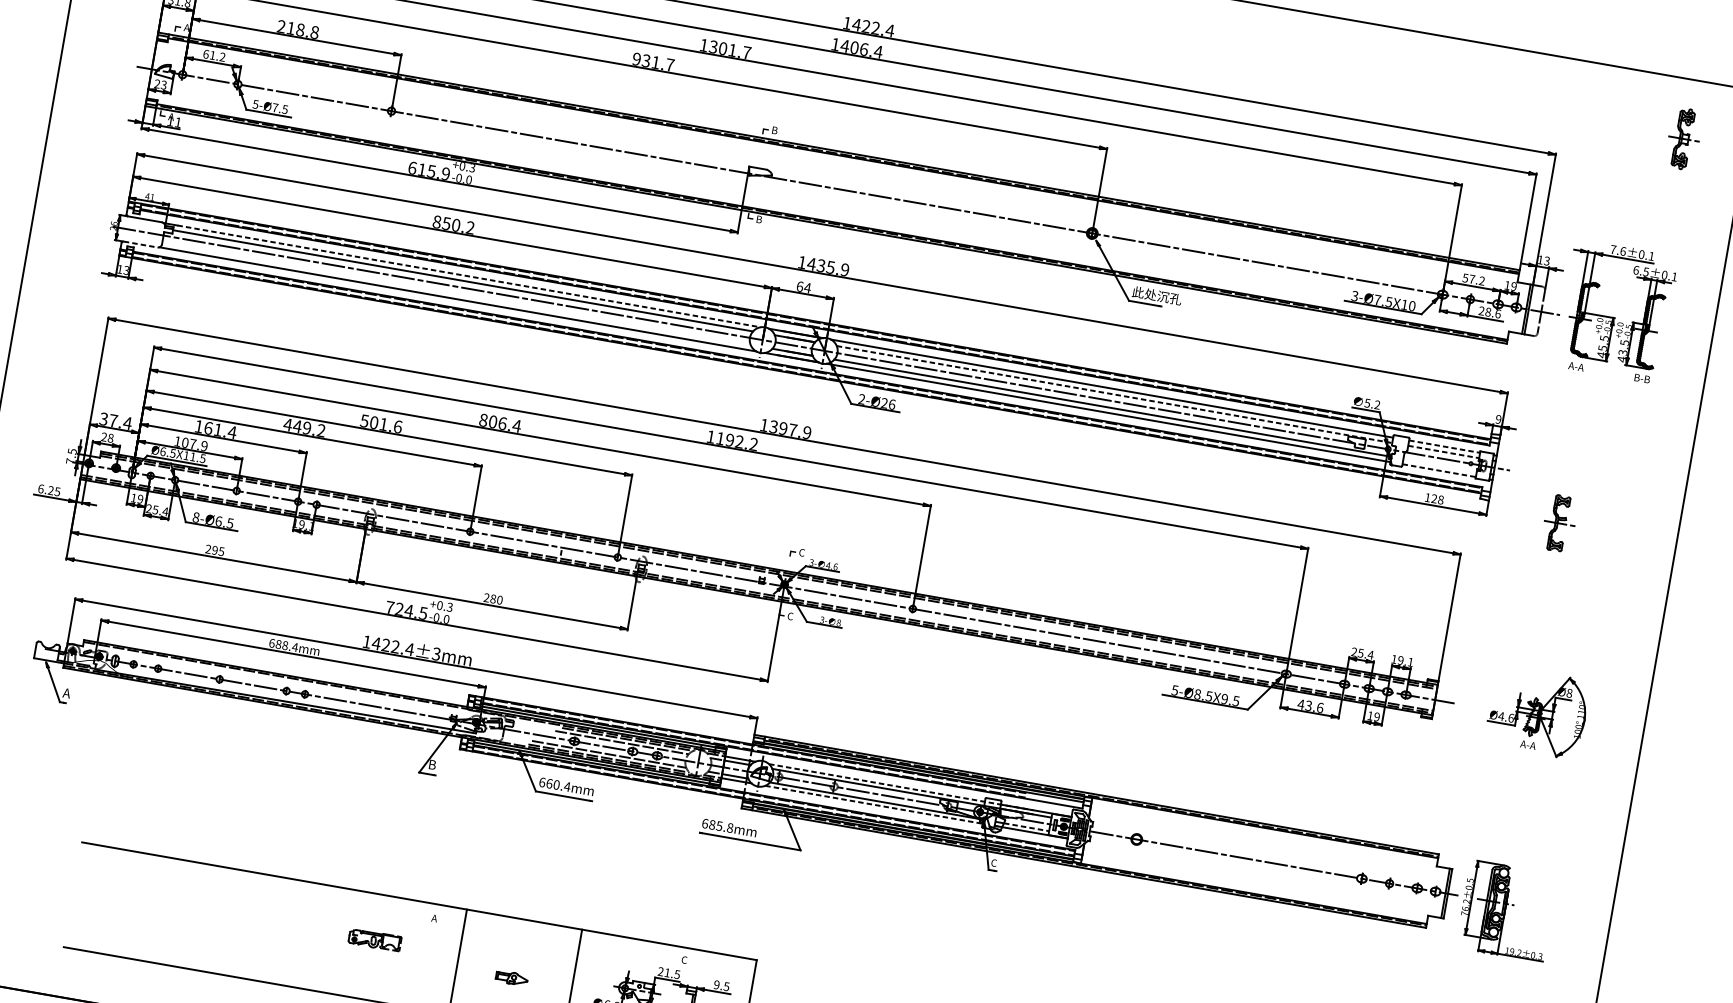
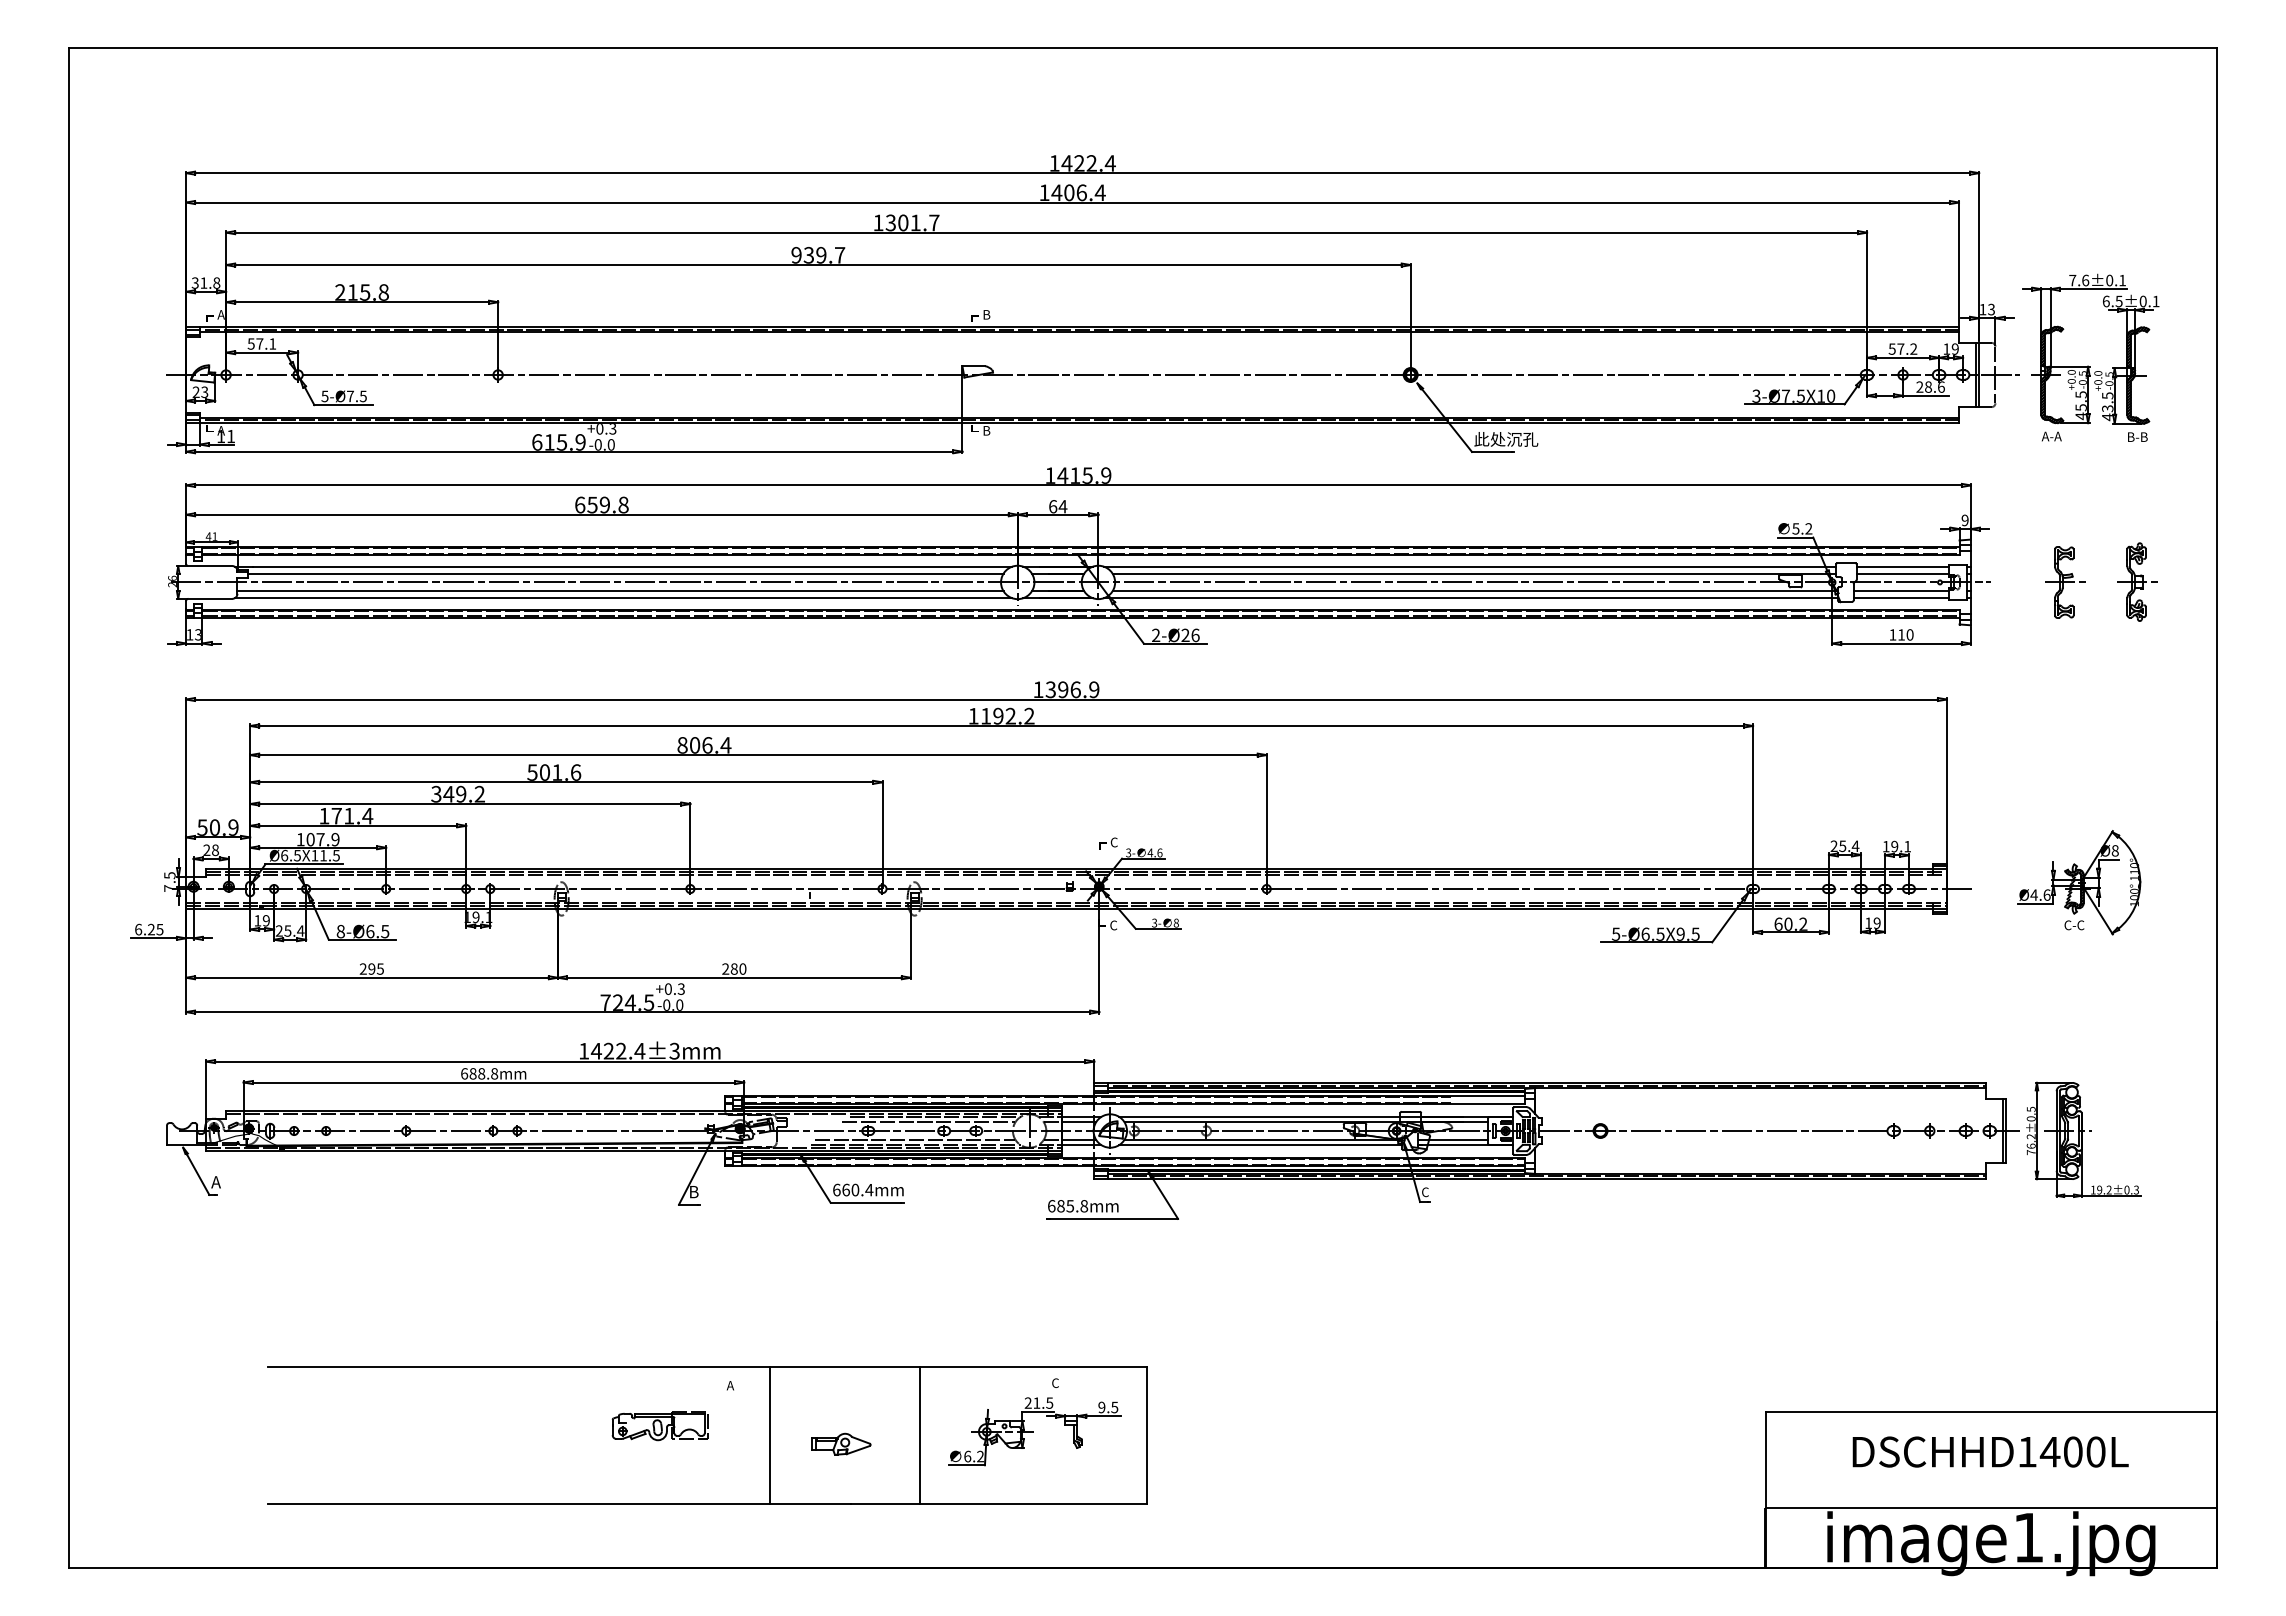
text: (299, 29) -> (364, 292), 218.8 -> 215.8
text: (214, 55) -> (261, 343), 61.2 -> 57.1
text: (655, 62) -> (821, 255), 931.7 -> 939.7
part: (1683, 138) -> (2137, 581), moved
text: (453, 224) -> (601, 504), 850.2 -> 659.8
line: (140, 244) -> (210, 598), dashed -> solid
text: (821, 265) -> (1075, 475), 1435.9 -> 1415.9
line: (469, 276) -> (632, 566), dashed -> solid
line: (456, 293) -> (620, 591), added
line: (1114, 394) -> (1474, 573), dashed -> solid
text: (116, 421) -> (218, 827), 37.4 -> 50.9
text: (287, 424) -> (435, 793), 449.2 -> 349.2
text: (208, 427) -> (336, 815), 161.4 -> 171.4
text: (792, 430) -> (1075, 689), 1397.9 -> 1396.9
line: (1445, 446) -> (1903, 566), dashed -> solid
line: (1444, 451) -> (1903, 573), dashed -> solid
line: (1440, 465) -> (1901, 591), added
line: (1439, 470) -> (1901, 598), dashed -> solid
text: (1437, 499) -> (1905, 634), 128 -> 110
part: (1559, 523) -> (2065, 582), moved
text: (295, 647) -> (494, 1073), 688.4mm -> 688.8mm
text: (1197, 693) -> (1645, 933), 5-Ø8.5X9.5 -> 5-Ø6.5X9.5
text: (1310, 705) -> (1790, 923), 43.6 -> 60.2
text: (1528, 745) -> (2074, 925), A-A -> C-C
line: (901, 786) -> (1291, 1116), dashed -> solid
line: (873, 805) -> (1260, 1145), dashed -> solid
line: (1027, 827) -> (1459, 1139), dashed -> solid
part: (374, 940) -> (659, 1426), size x1.43
part: (512, 977) -> (841, 1443), size x1.43

